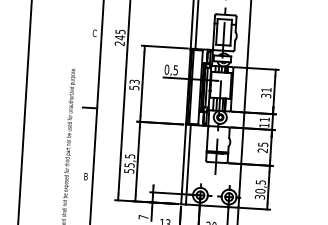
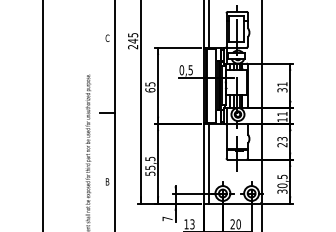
text: (134, 85) -> (150, 87), 53 -> 65
text: (262, 143) -> (281, 138), 25 -> 23

